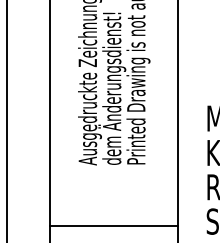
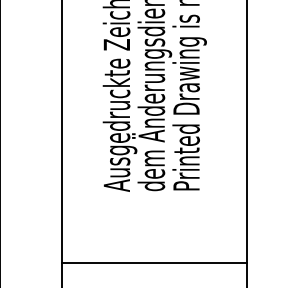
line: (113, 225) -> (153, 262), moved

